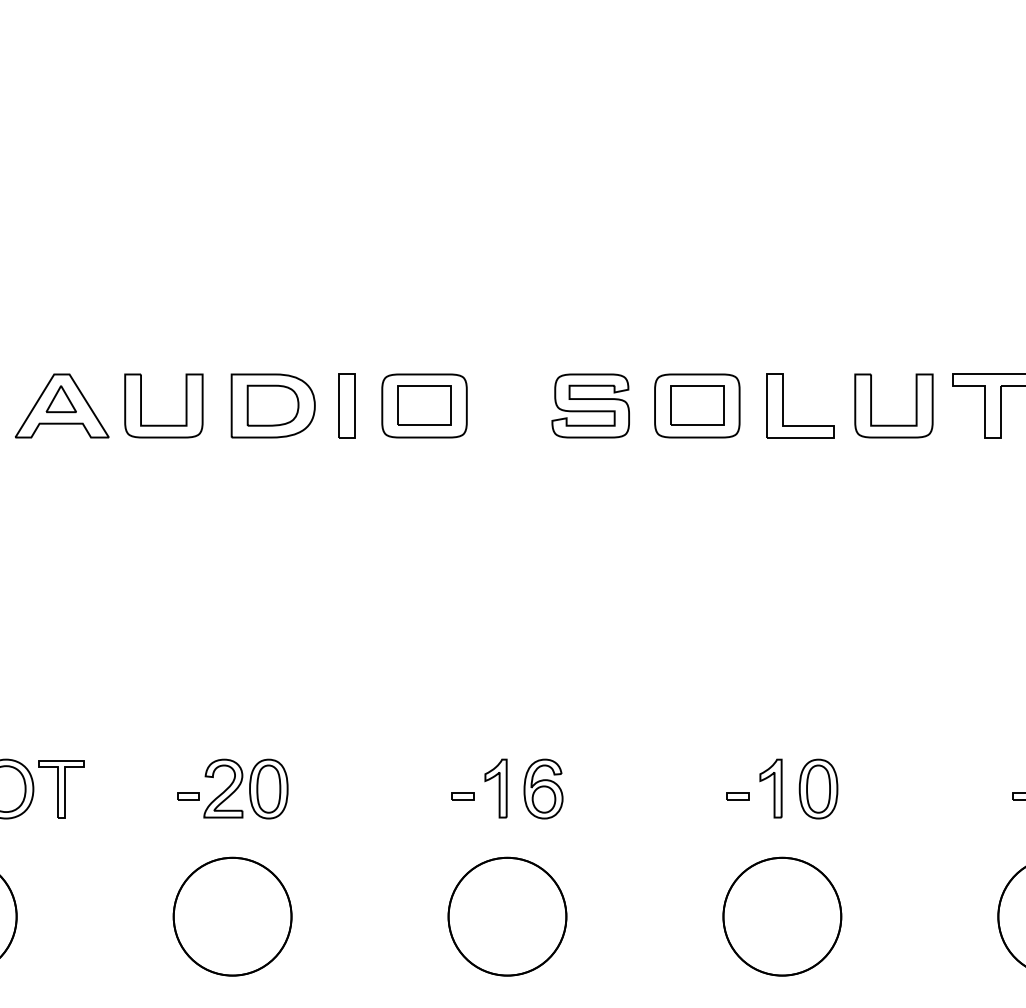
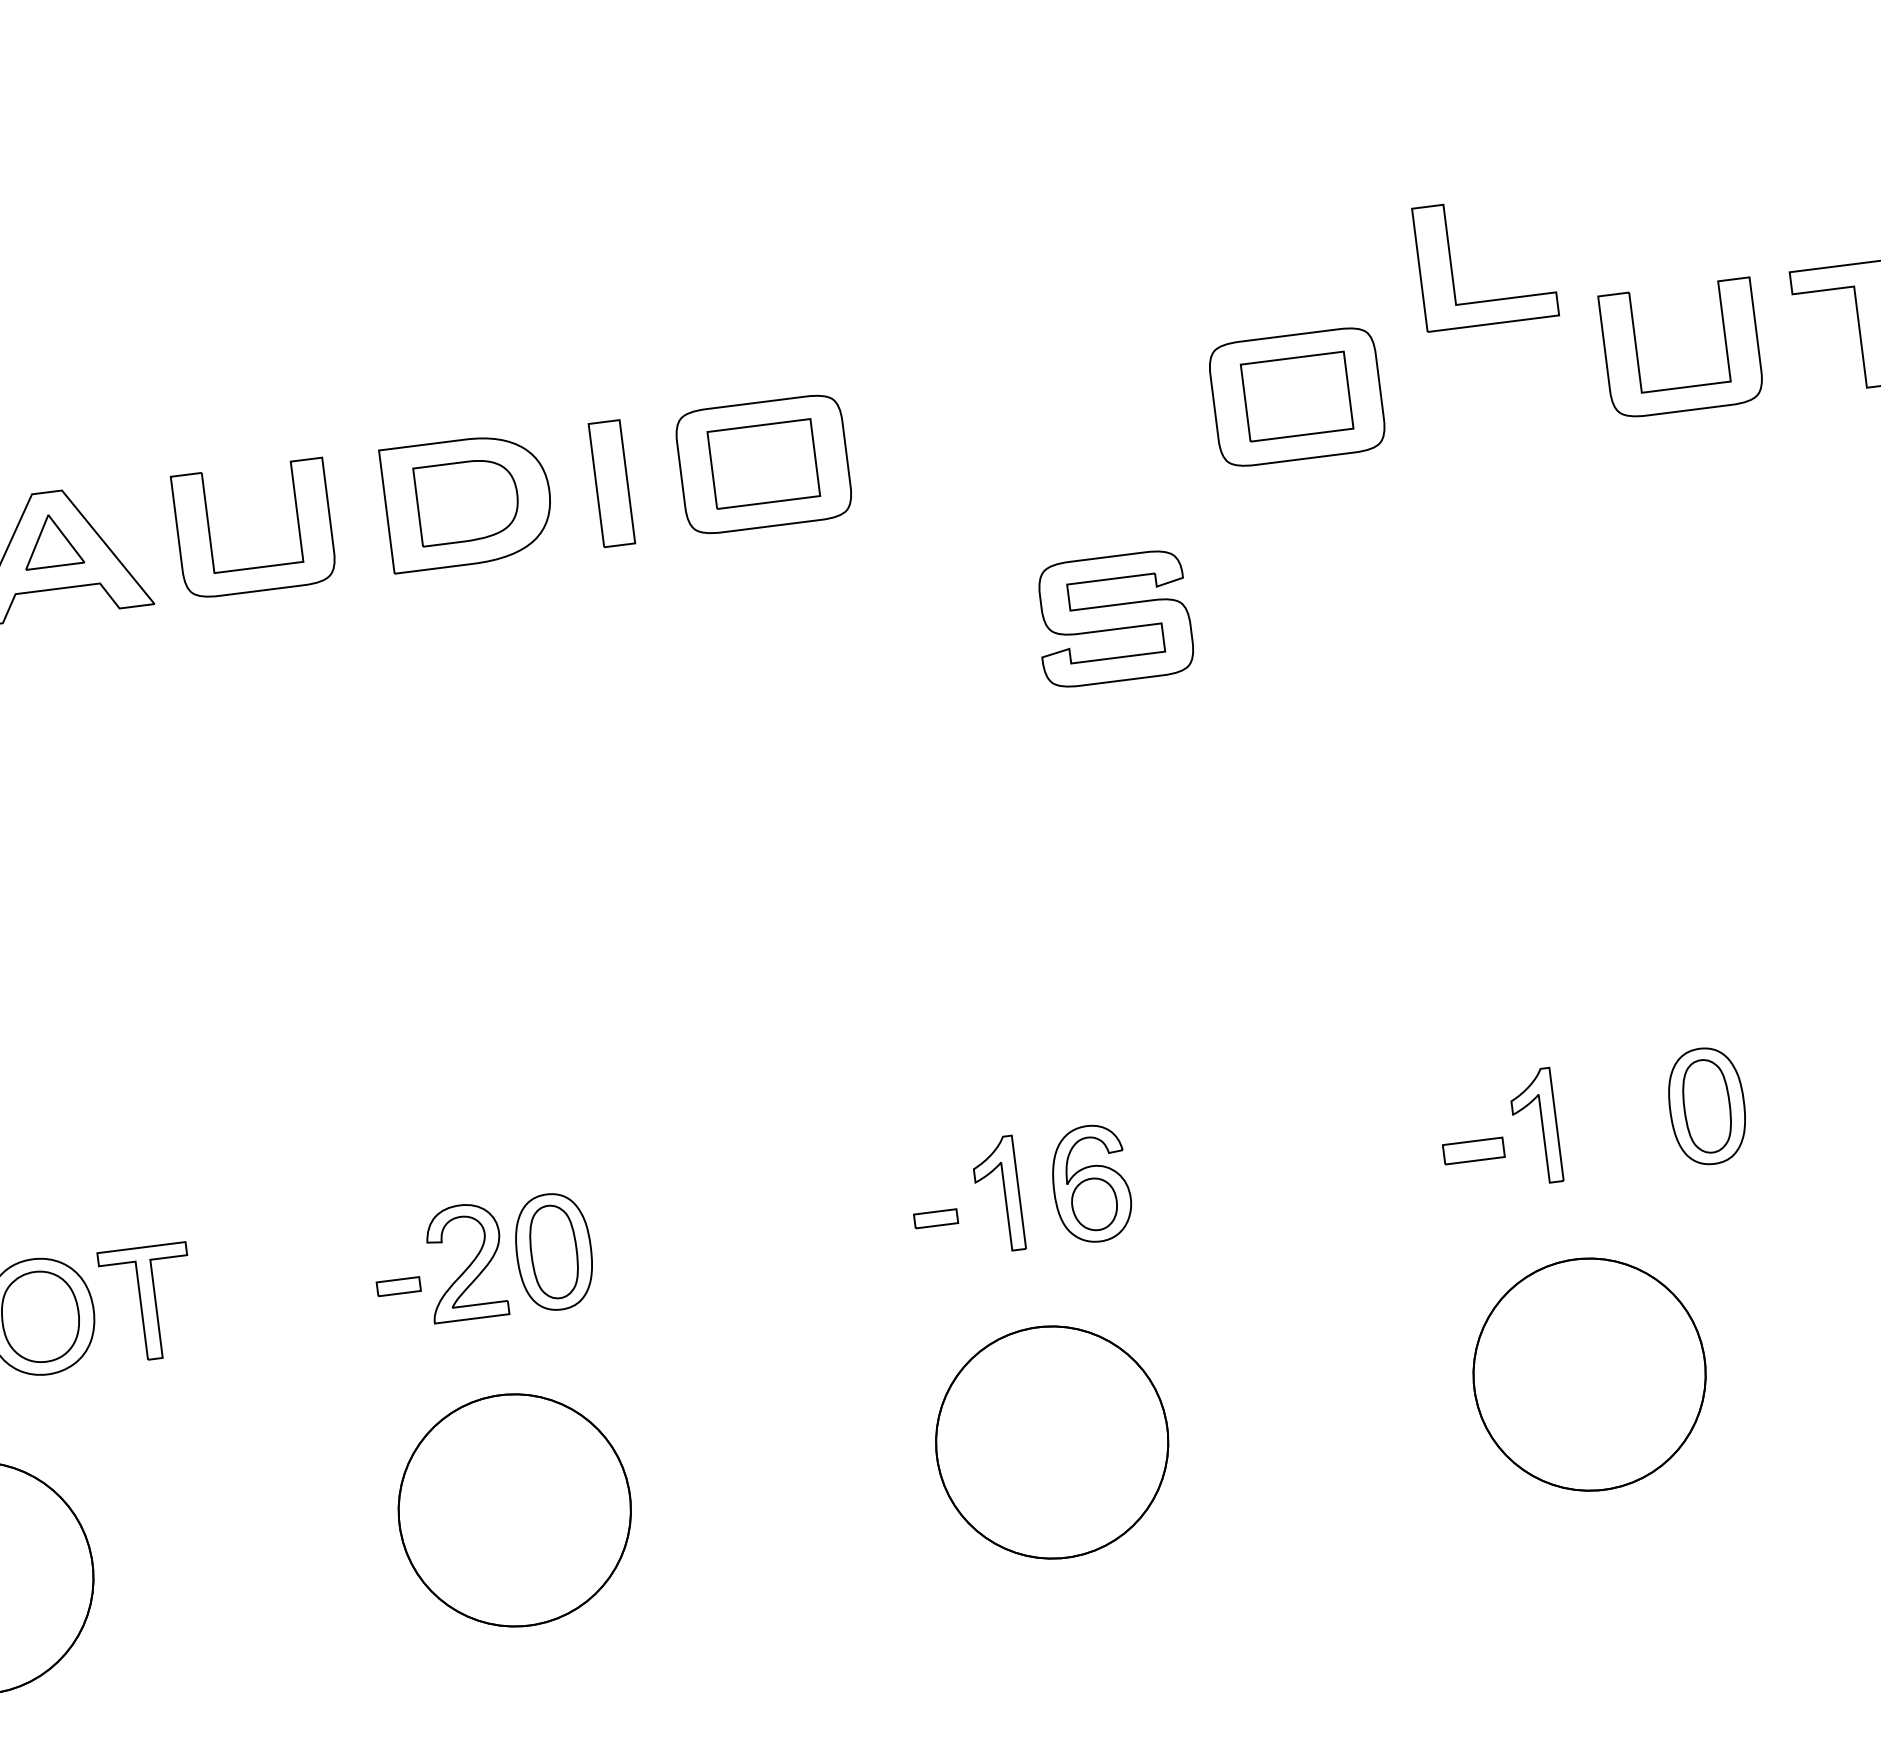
part: (590, 405) -> (1112, 618), moved
part: (783, 405) -> (1451, 265), moved
part: (818, 788) -> (1706, 1105), moved
part: (737, 796) -> (1472, 1150), size x1.4

